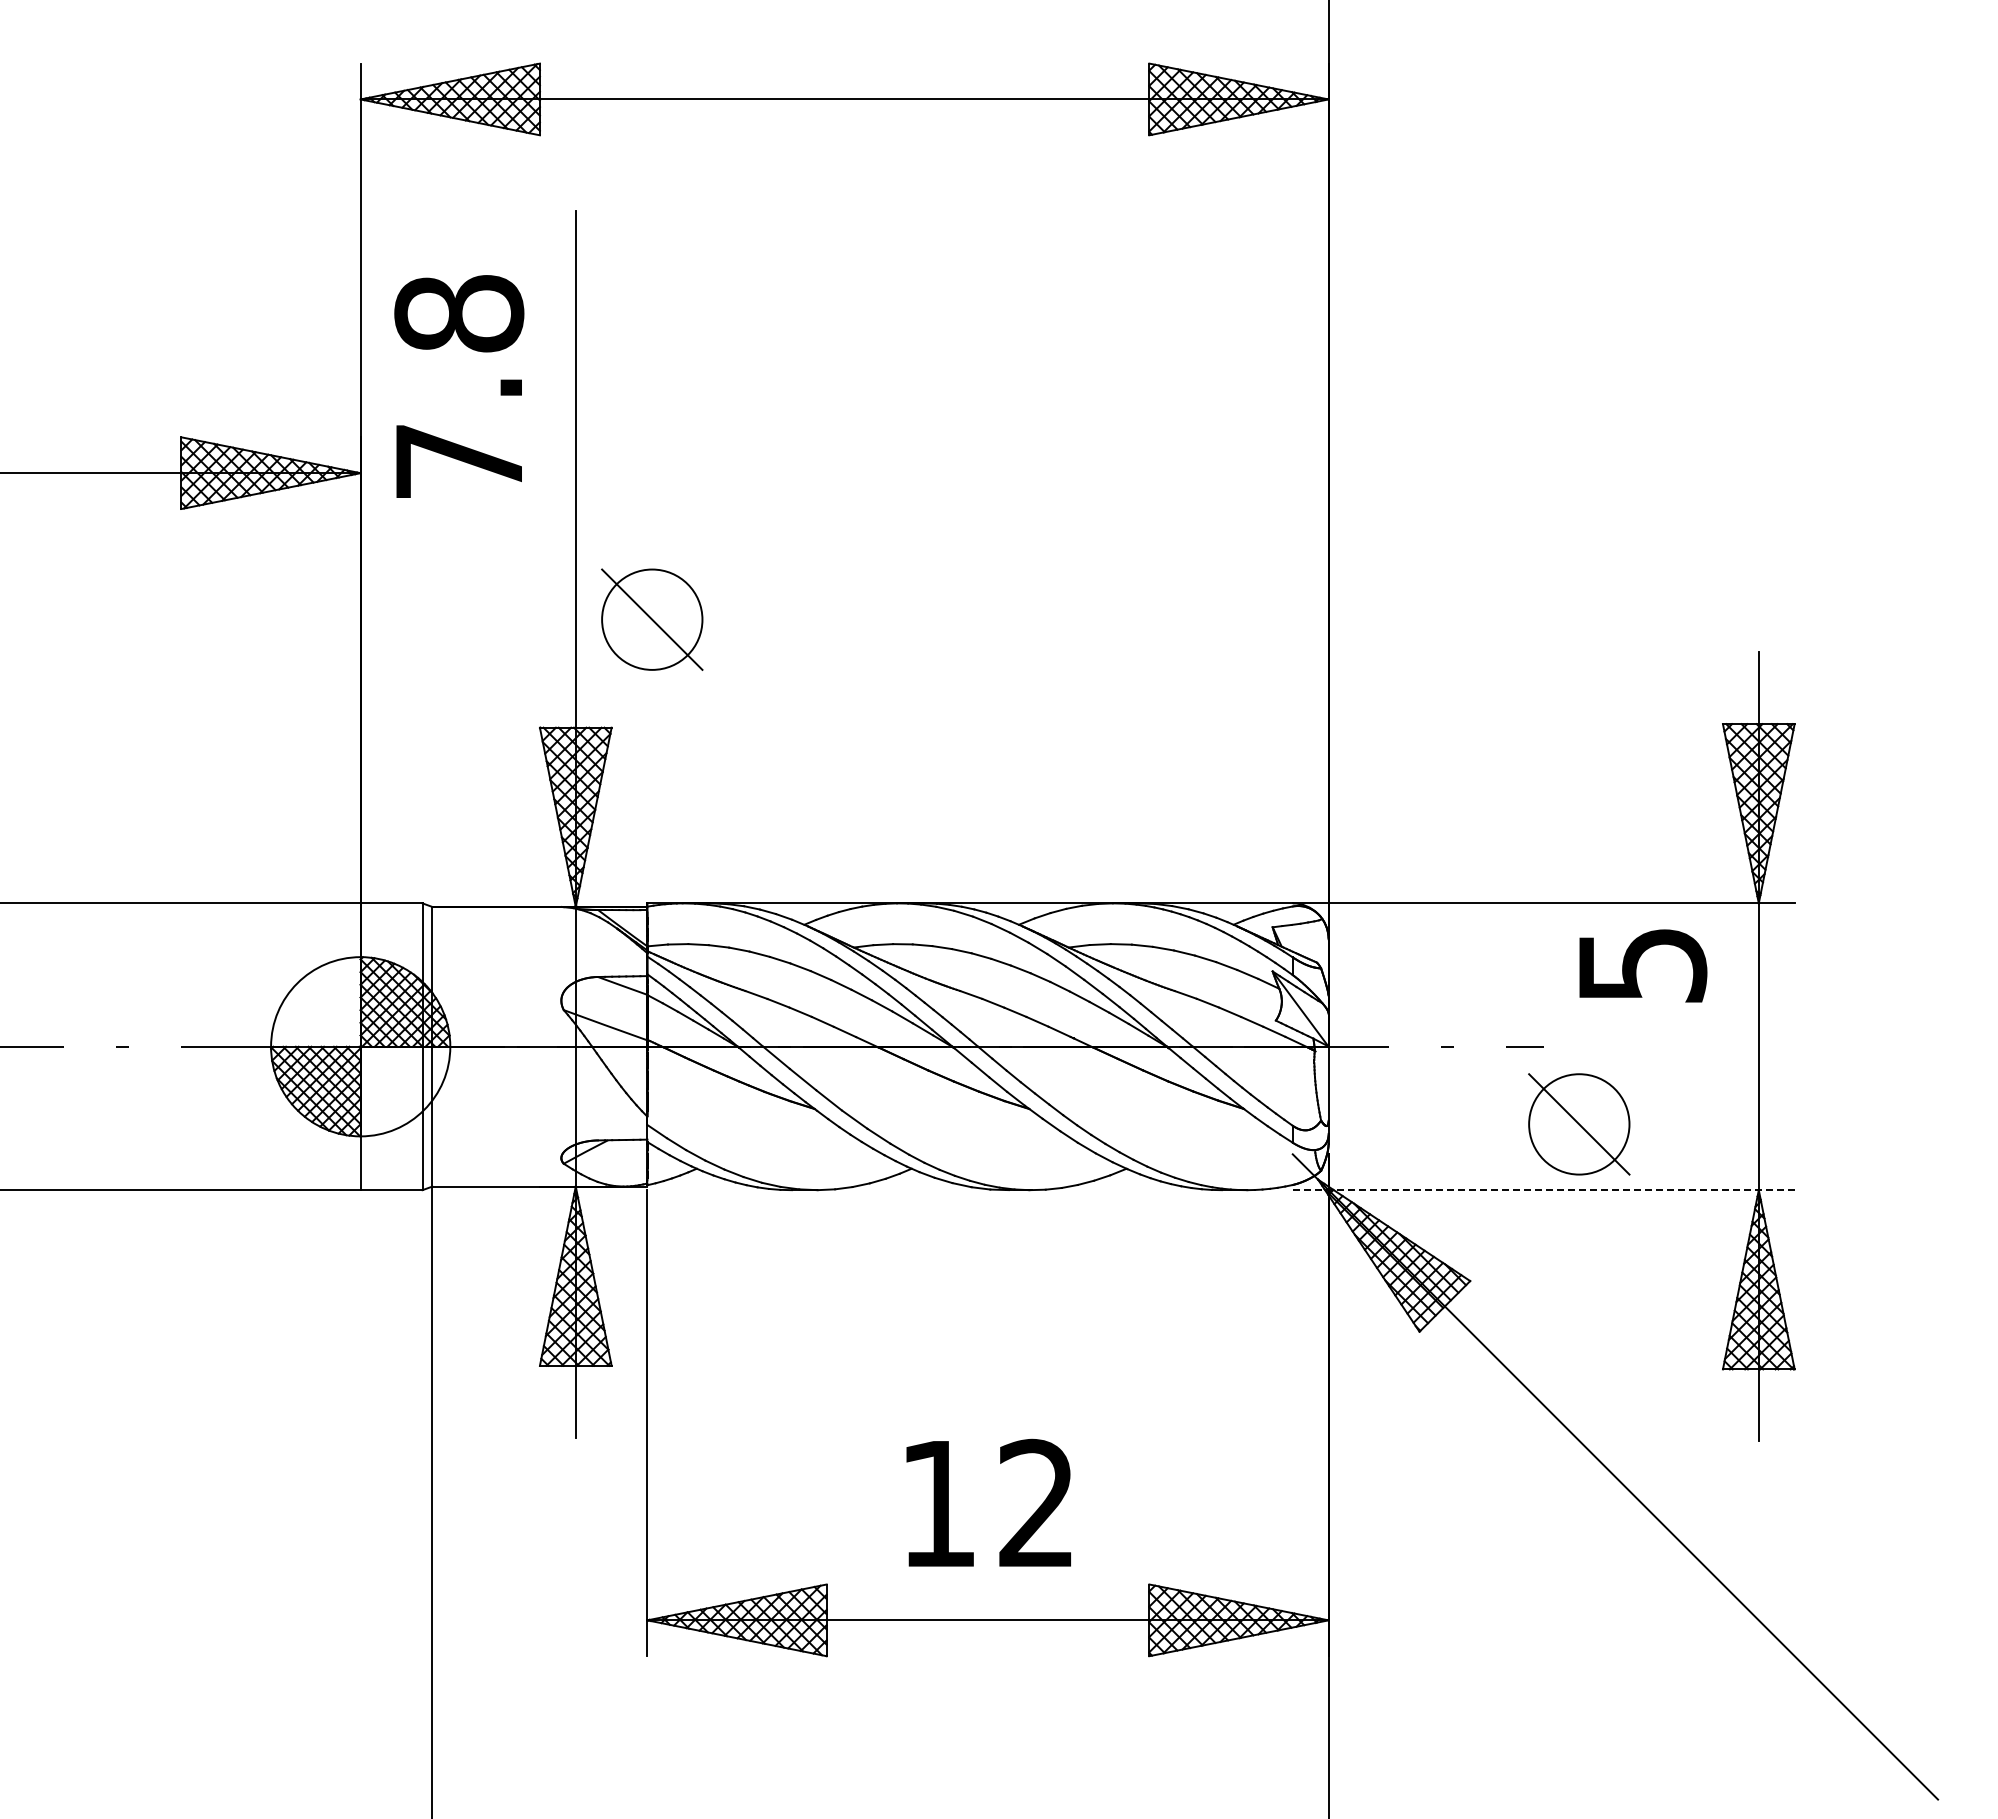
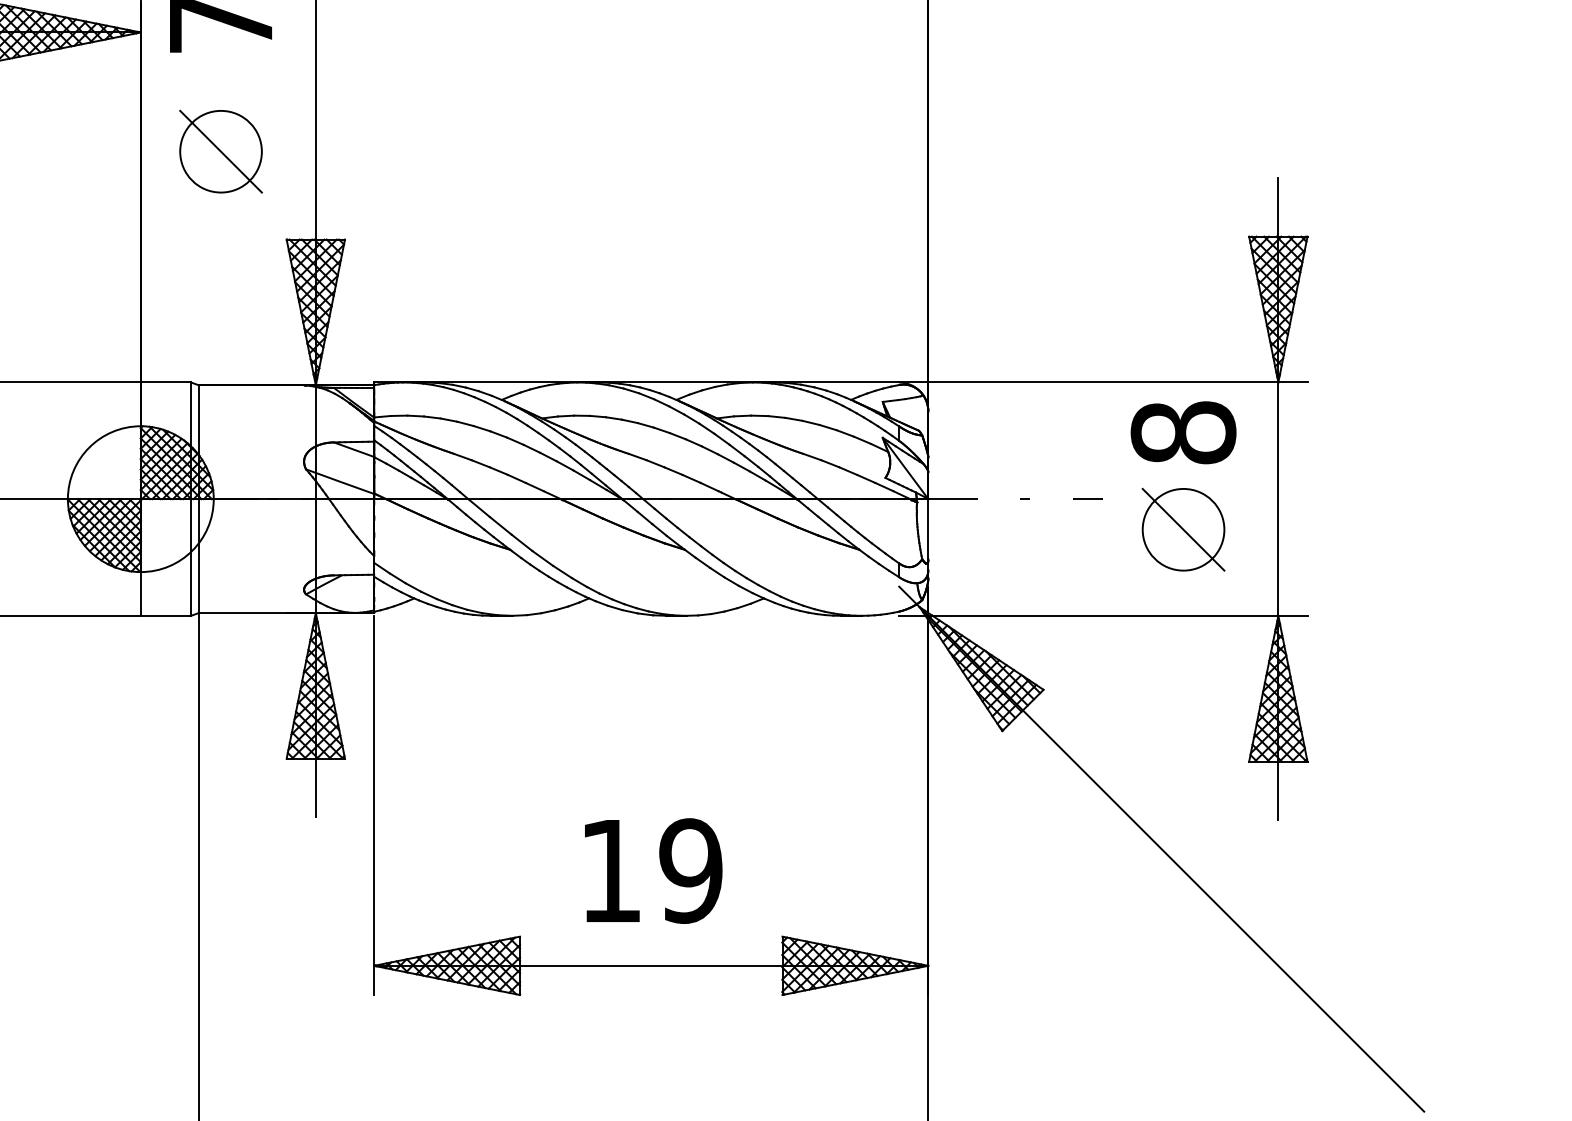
part: (652, 619) -> (221, 151), moved
text: (1642, 964) -> (1183, 432), 5 -> 8
part: (1579, 1124) -> (1183, 529), moved
line: (1543, 1190) -> (1103, 616), dashed -> solid
text: (1036, 1503) -> (690, 870), 12 -> 19

